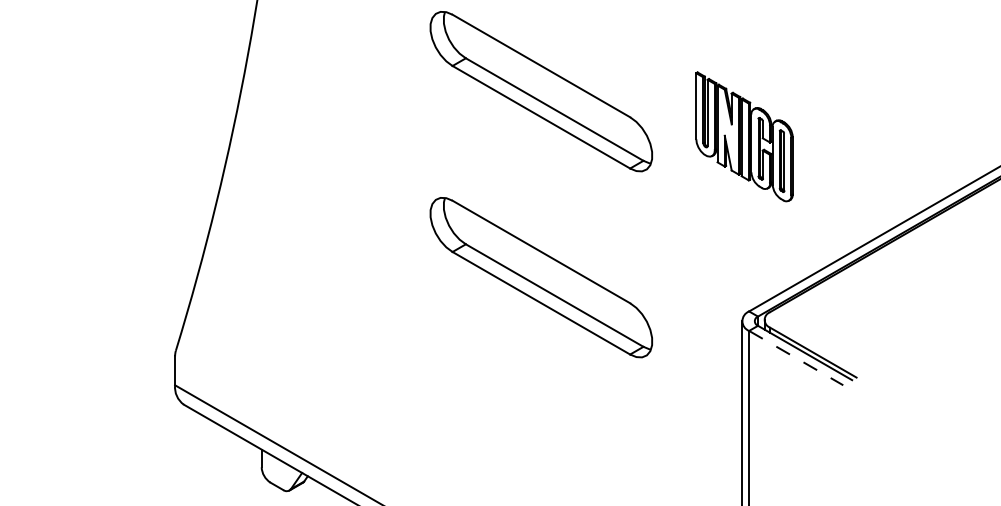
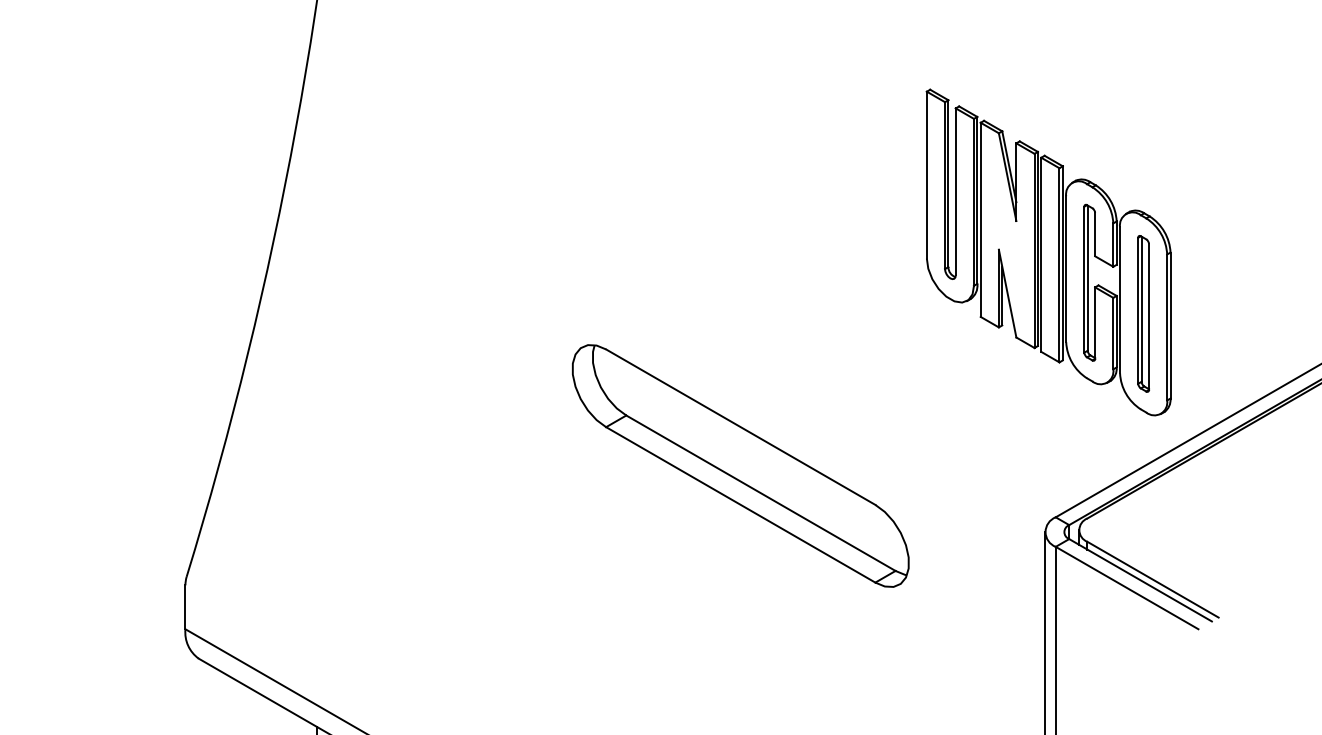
part: (540, 91) -> (739, 183), removed
part: (744, 136) -> (1048, 252), size x1.67
line: (796, 358) -> (1127, 588), dashed -> solid

